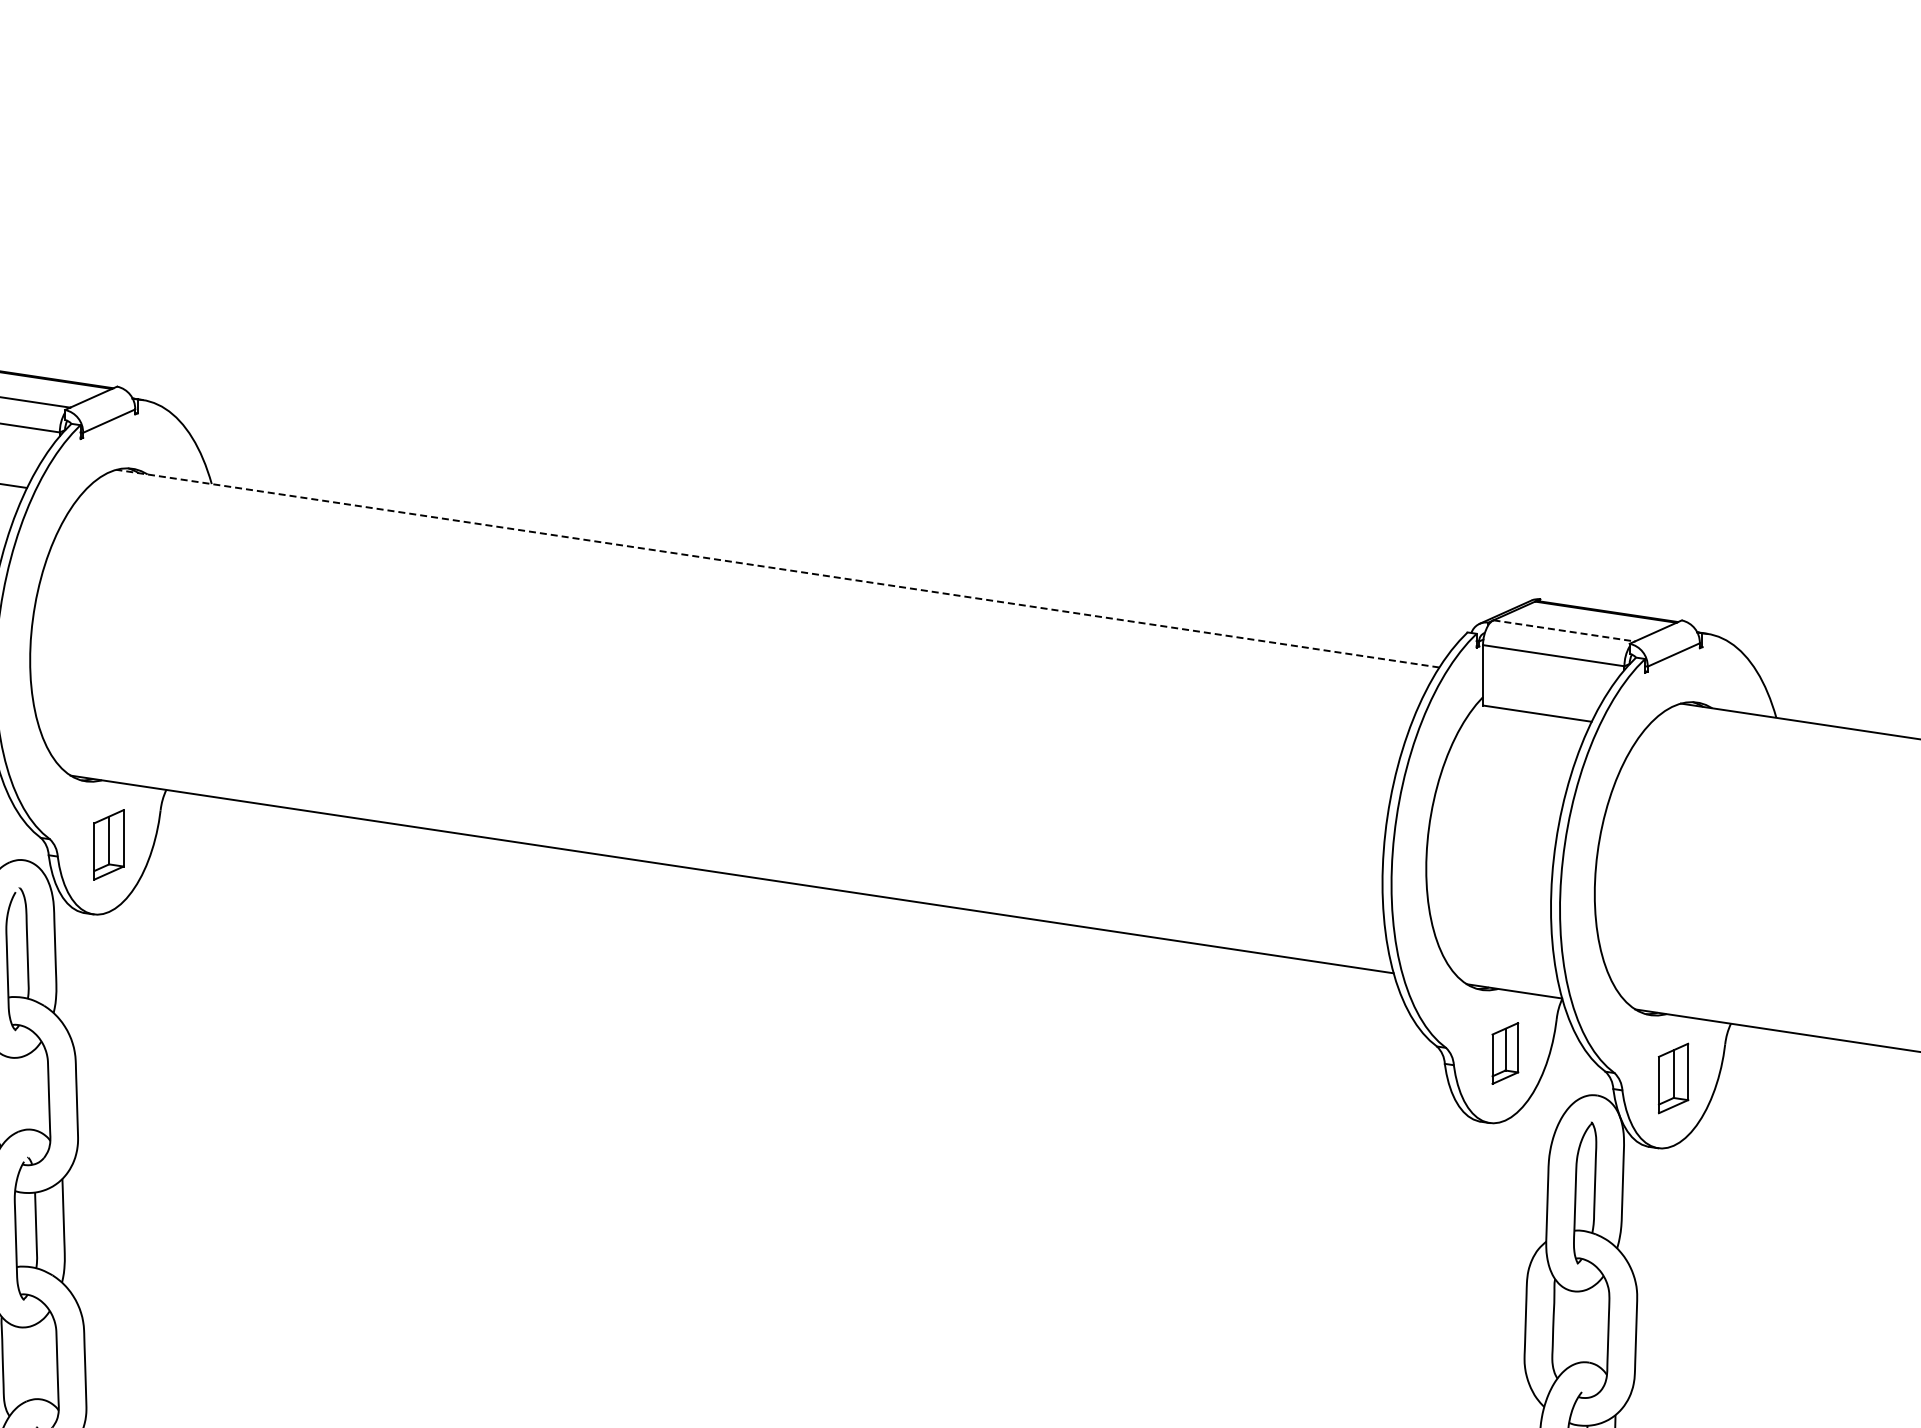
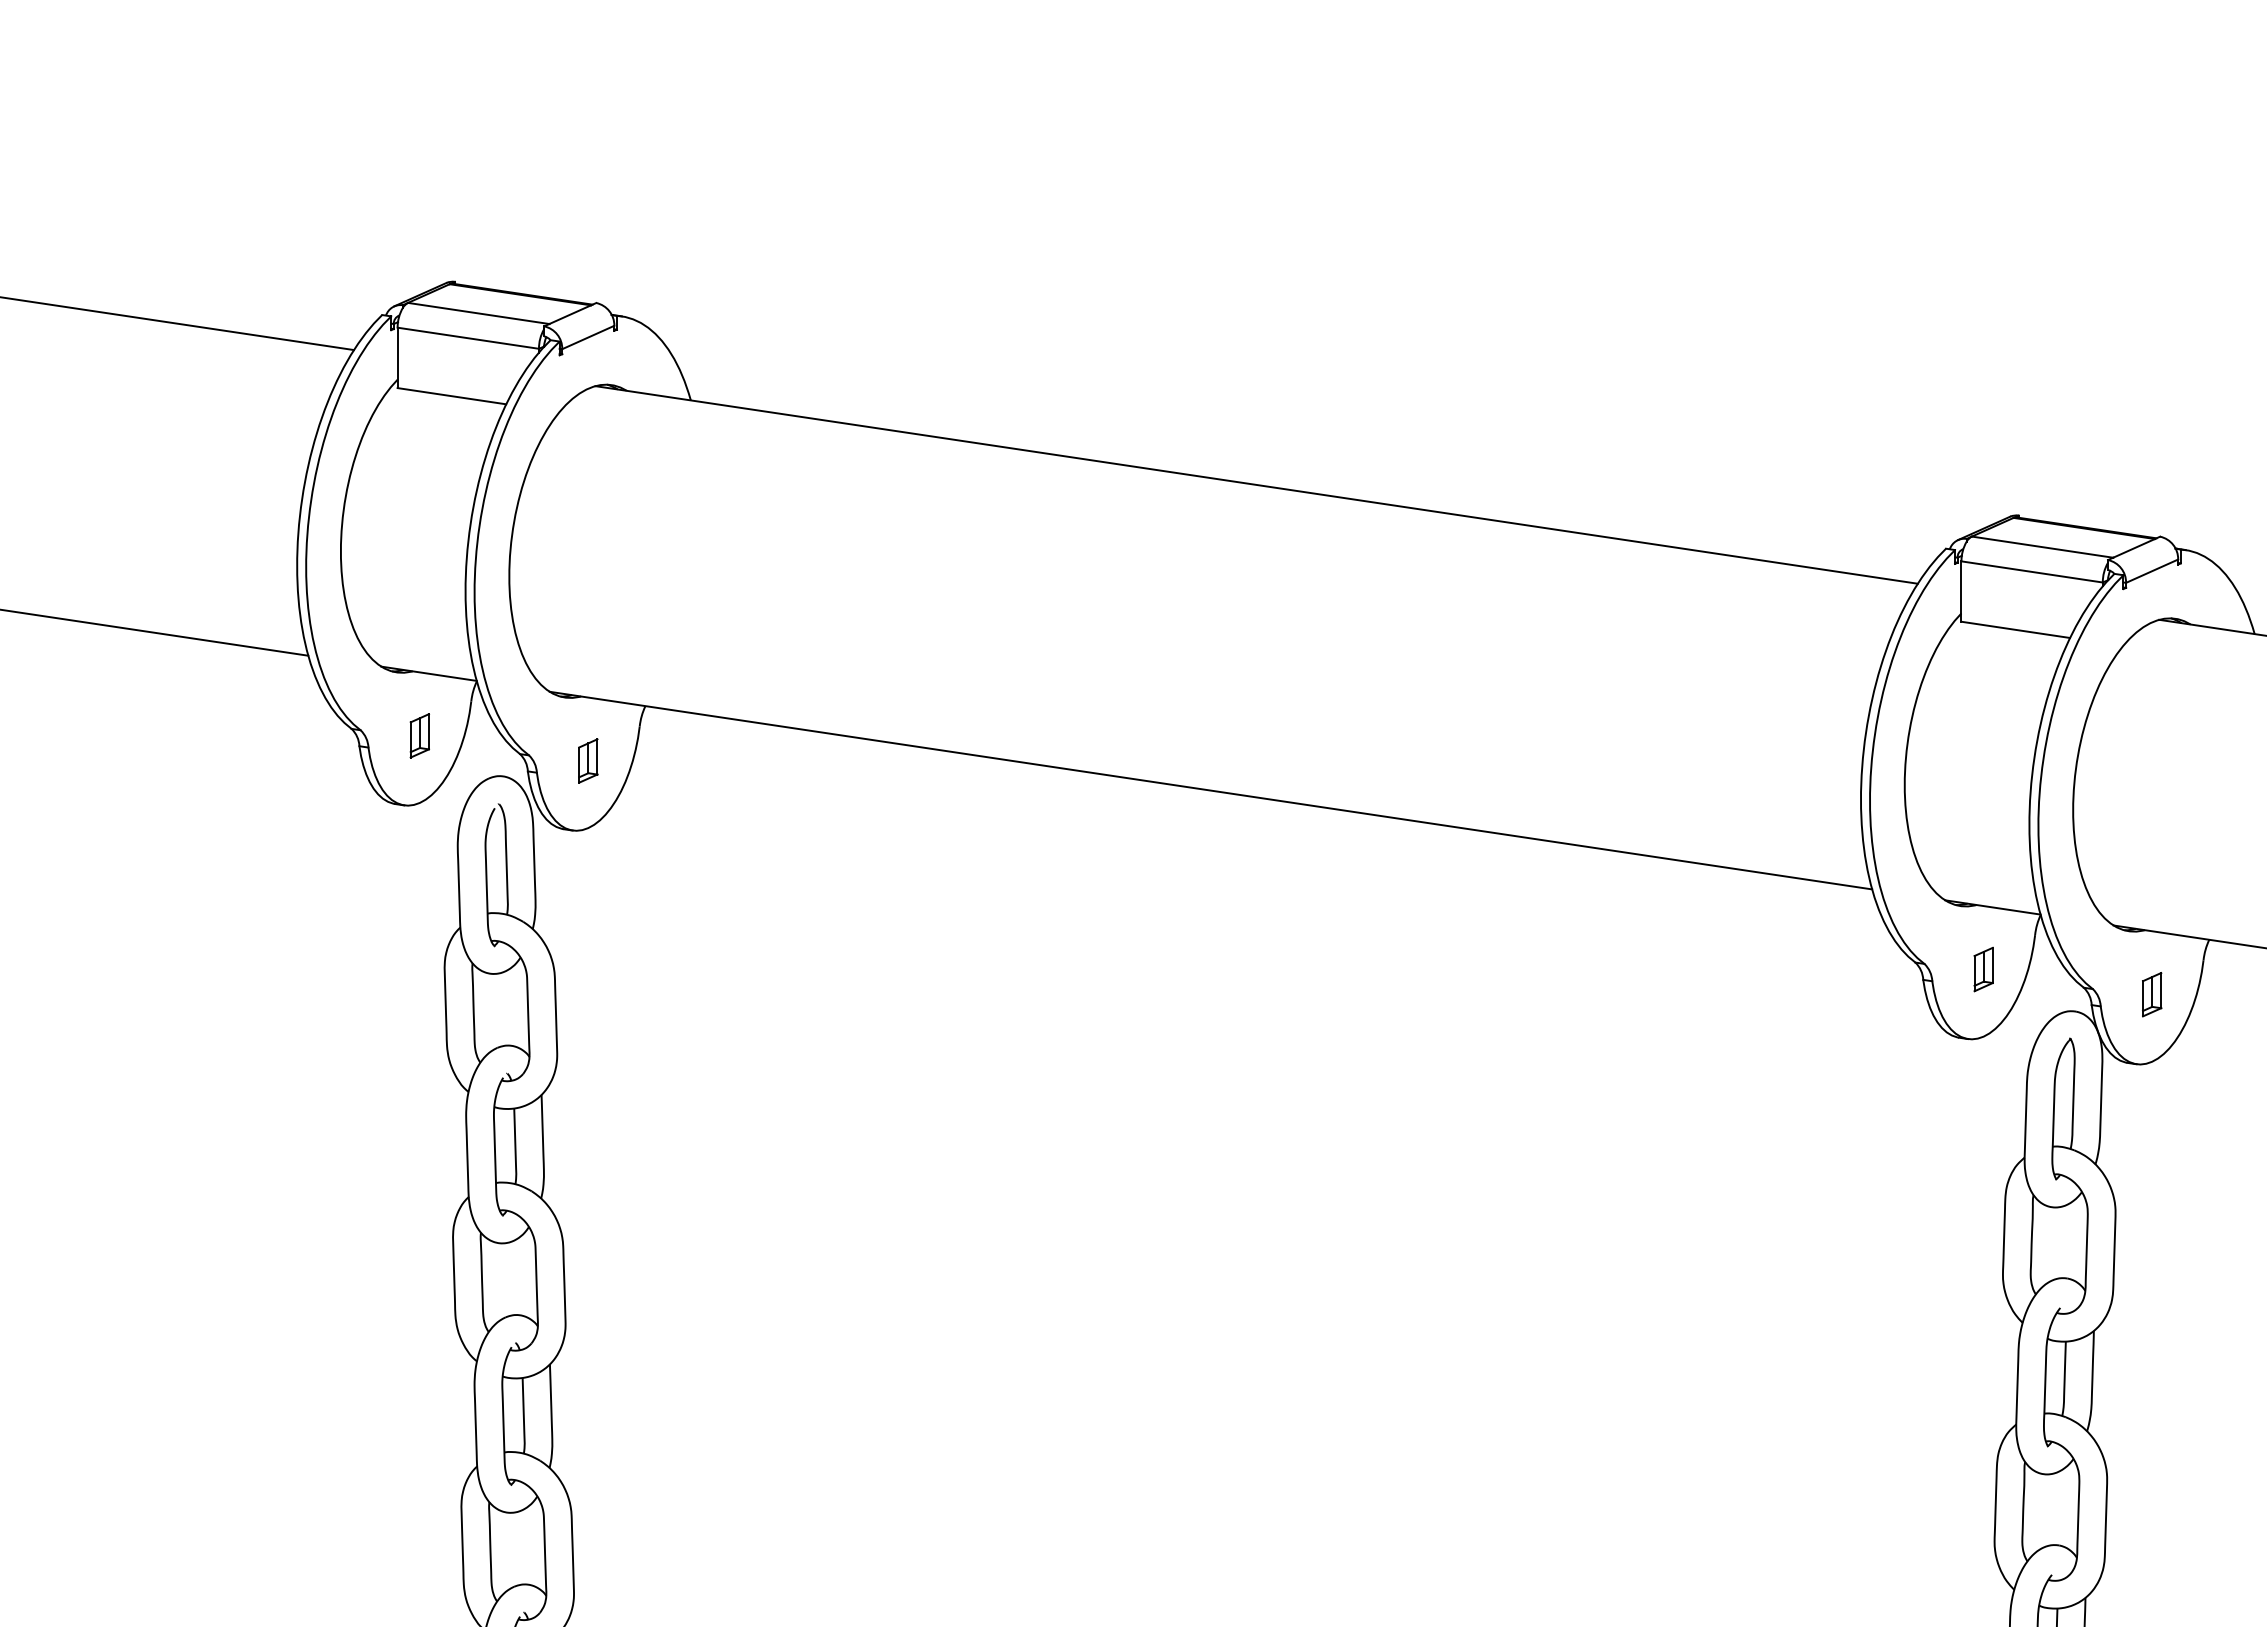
line: (777, 568) -> (1256, 484), dashed -> solid
line: (1565, 631) -> (2043, 547), dashed -> solid
part: (109, 844) -> (588, 760), size x0.62
part: (1505, 1053) -> (1983, 969), size x0.71
part: (1674, 1078) -> (2152, 994), size x0.62

